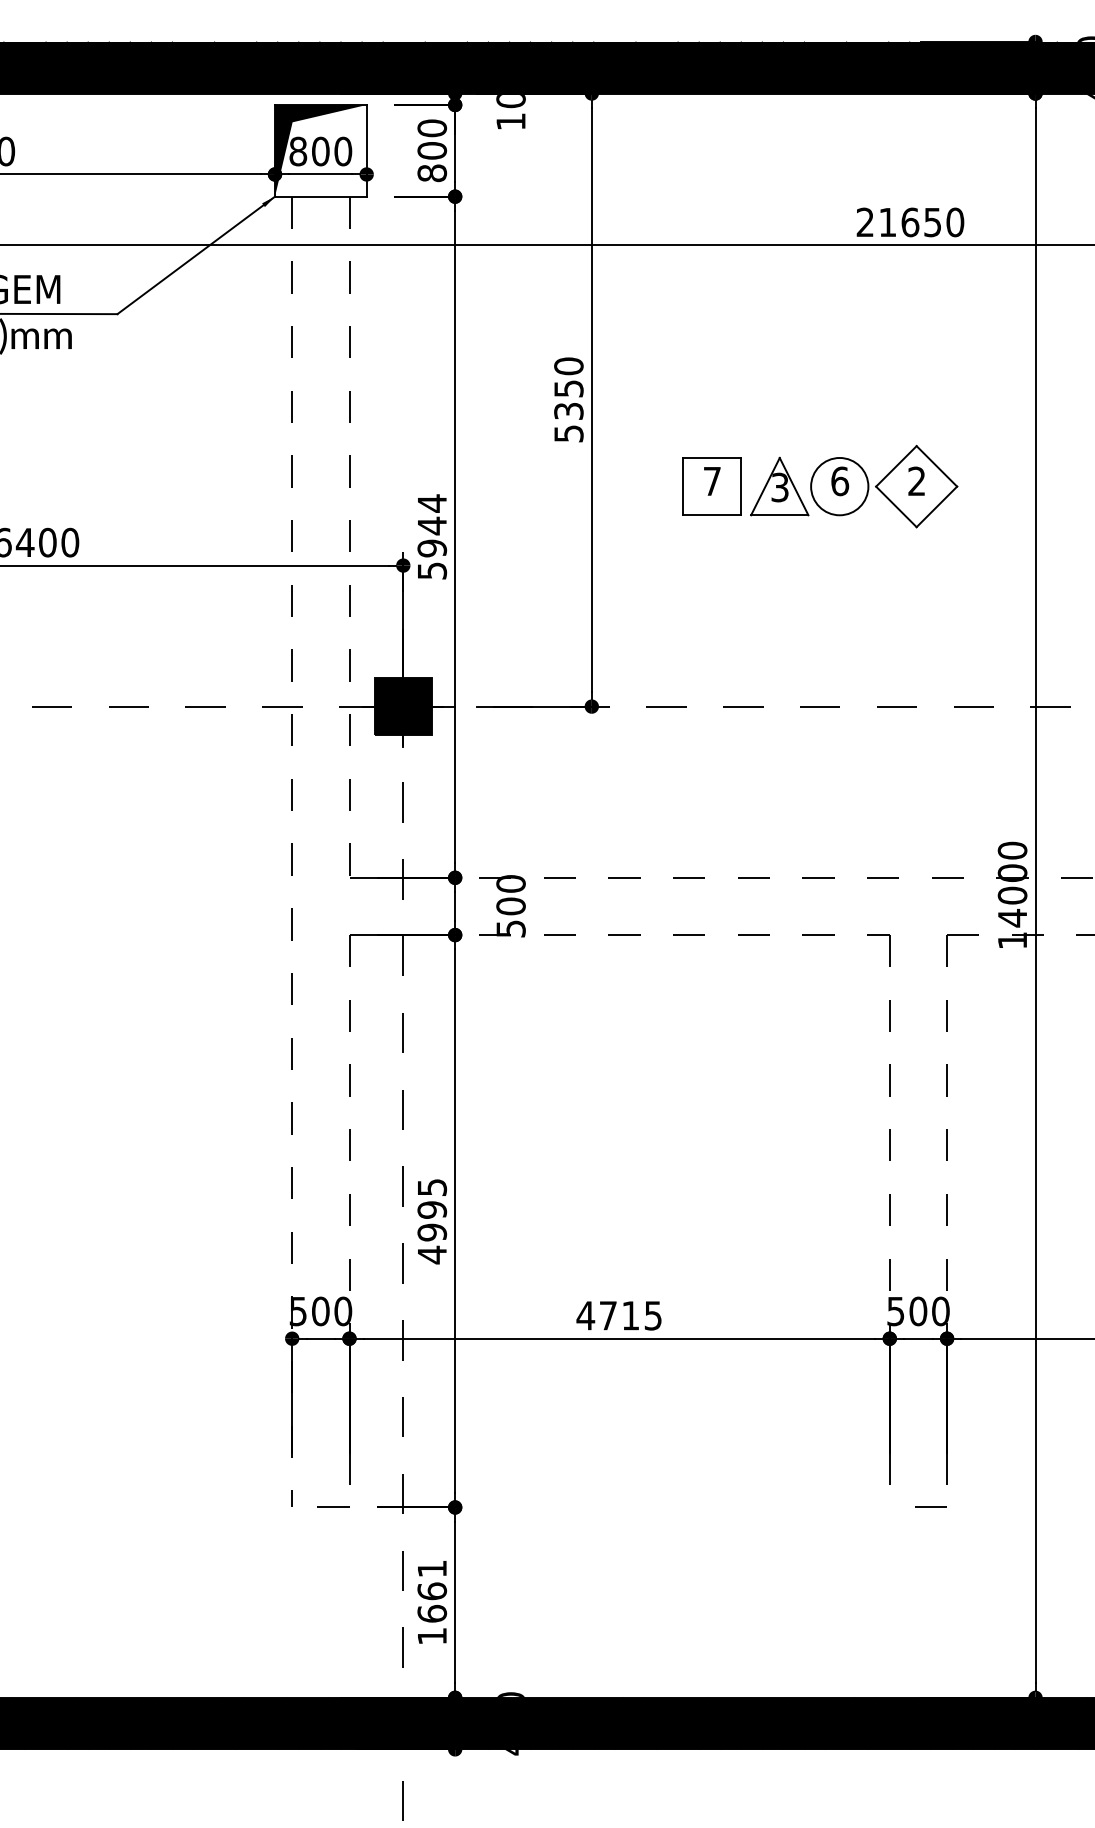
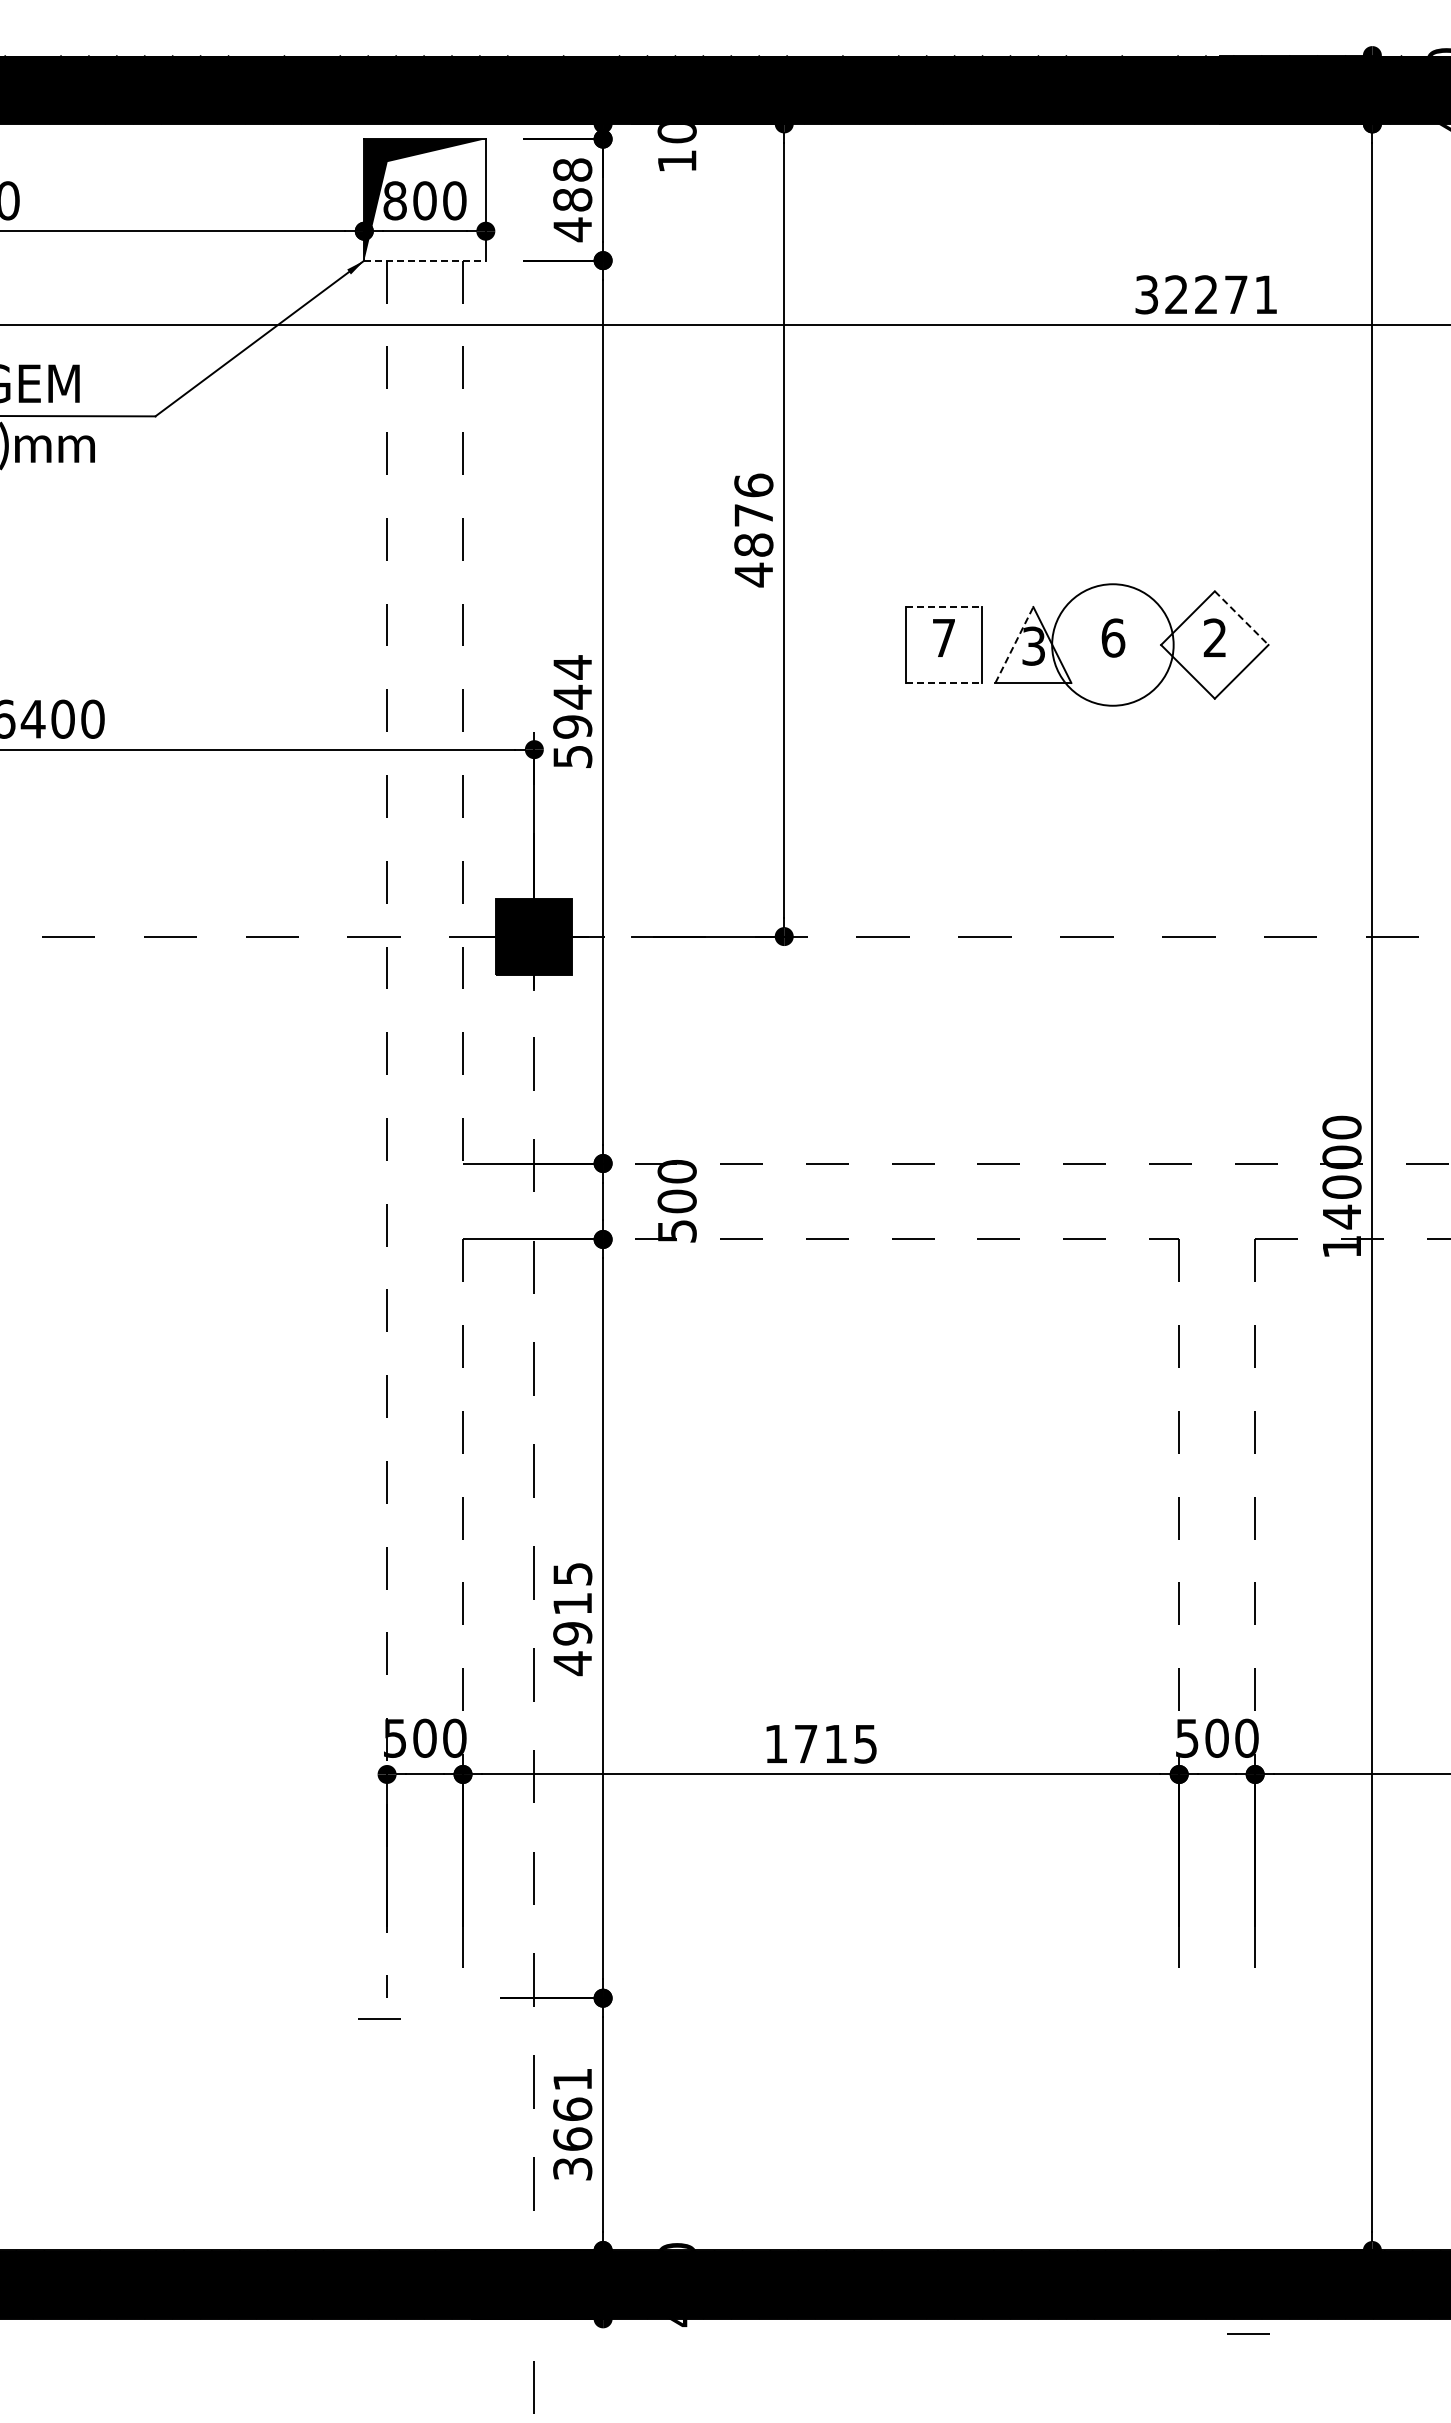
text: (432, 151) -> (572, 200), 800 -> 488
line: (321, 196) -> (425, 260), solid -> dashed
text: (910, 222) -> (1206, 294), 21650 -> 32271
text: (568, 400) -> (753, 530), 5350 -> 4876
line: (711, 458) -> (943, 607), solid -> dashed
line: (936, 466) -> (1241, 618), solid -> dashed
line: (765, 486) -> (1014, 644), solid -> dashed
circle: (839, 486) -> (1112, 644), size x1.6
line: (711, 514) -> (943, 682), solid -> dashed
text: (432, 1209) -> (572, 1603), 4995 -> 4915
text: (585, 1315) -> (775, 1743), 4715 -> 1715
line: (333, 1506) -> (379, 2018), moved
line: (930, 1506) -> (1248, 2333), moved
text: (432, 1636) -> (572, 2169), 1661 -> 3661

